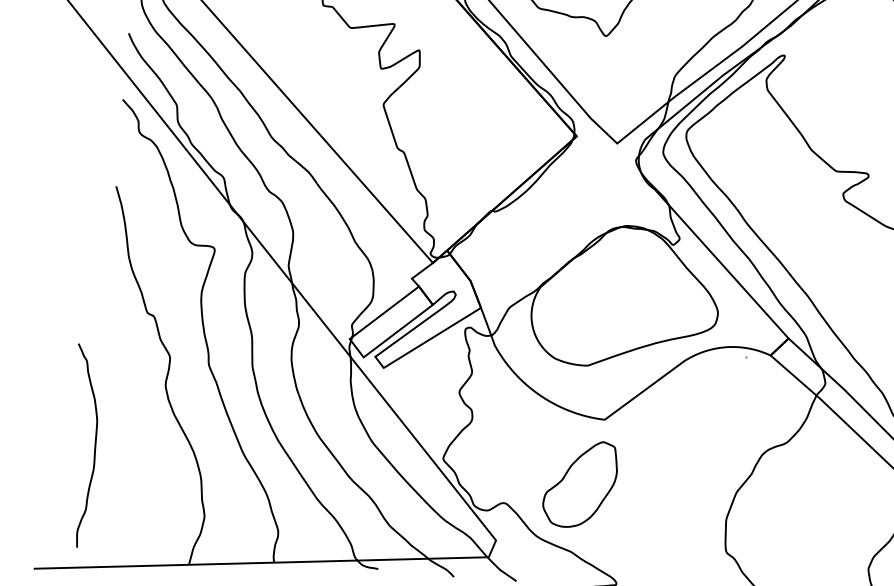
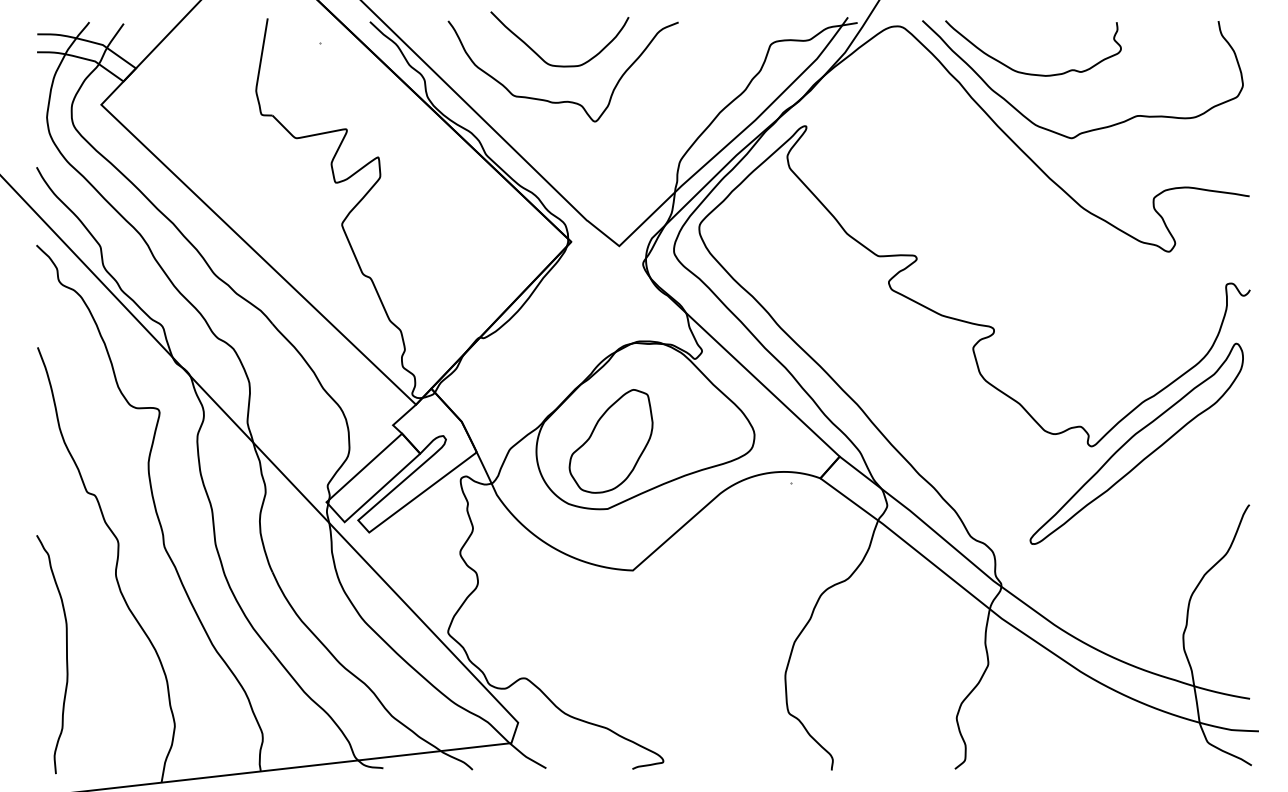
curve: (94, 446) -> (66, 654), moved
part: (579, 484) -> (610, 441), moved

